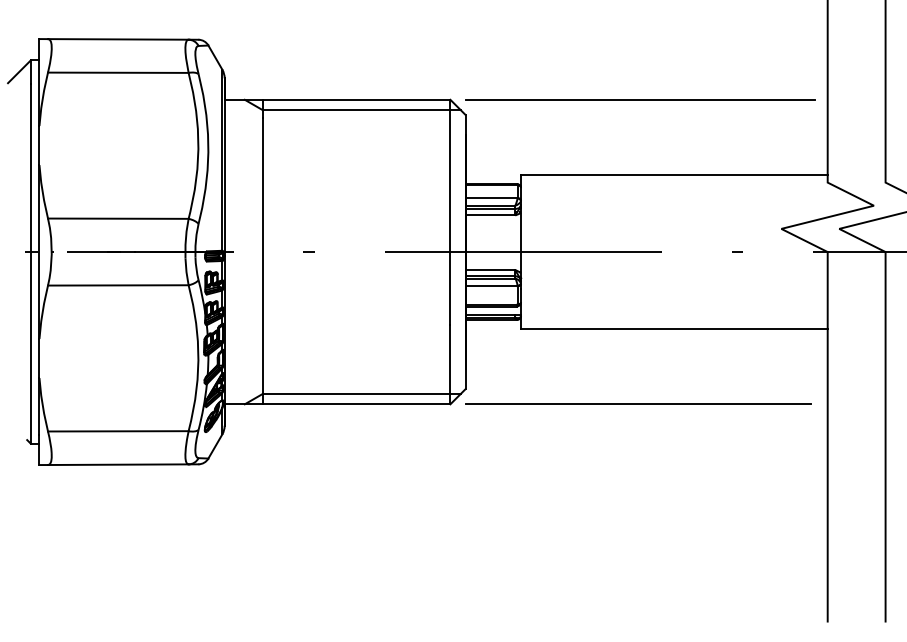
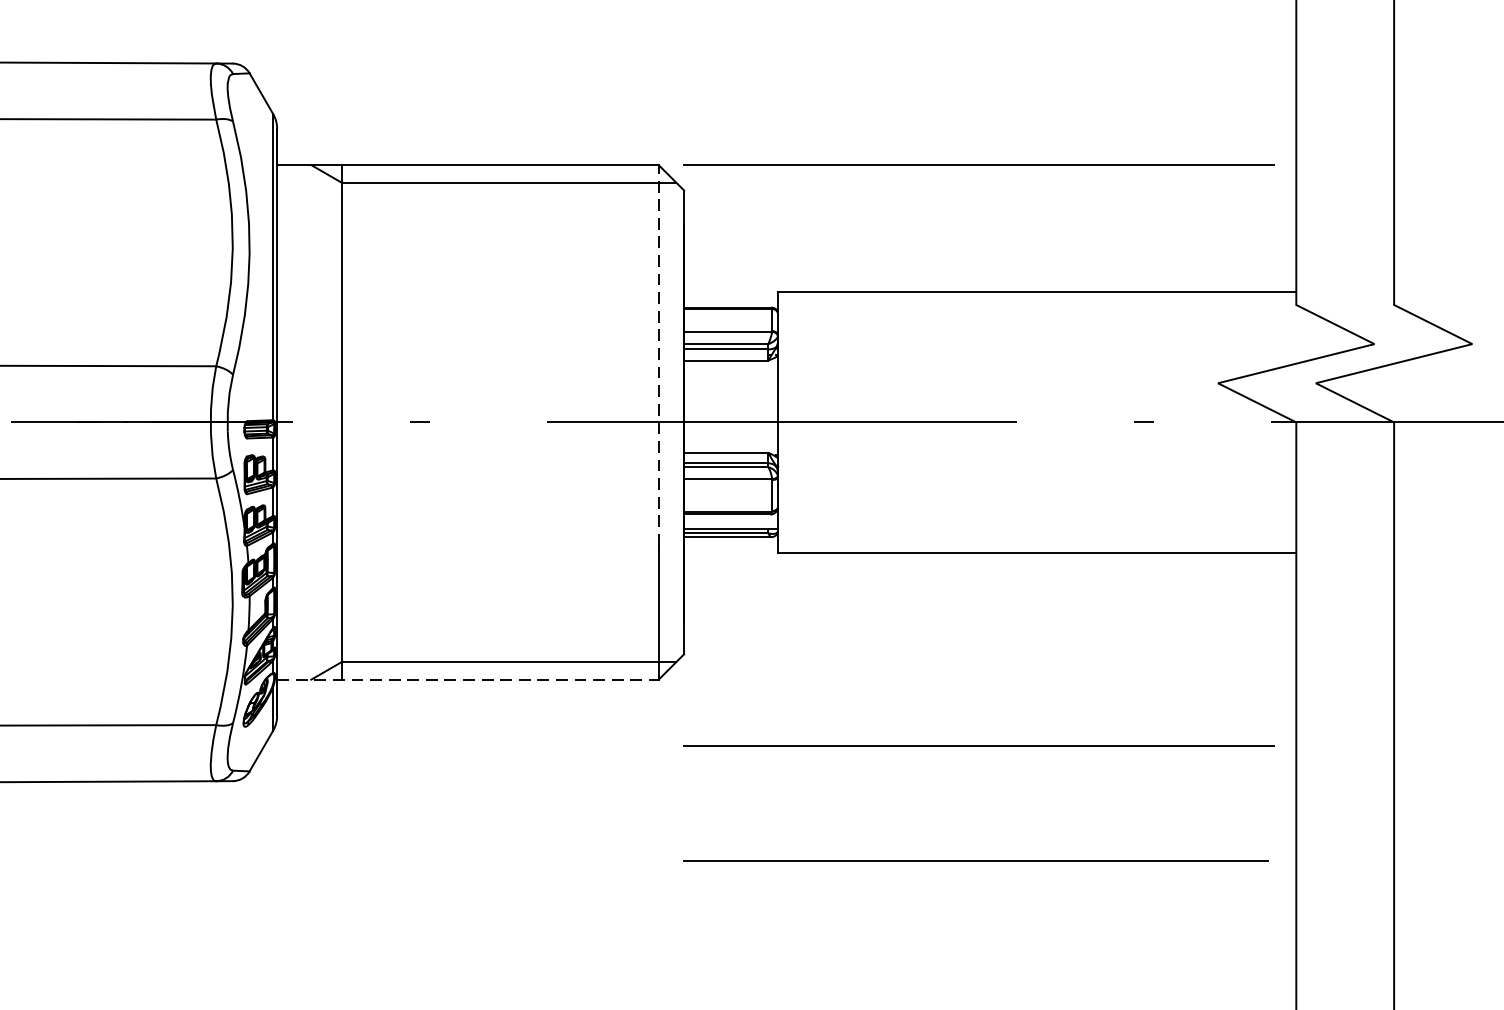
line: (450, 212) -> (658, 355), solid -> dashed
line: (638, 403) -> (976, 859), moved
line: (337, 404) -> (467, 680), solid -> dashed
line: (640, 443) -> (979, 745), added

